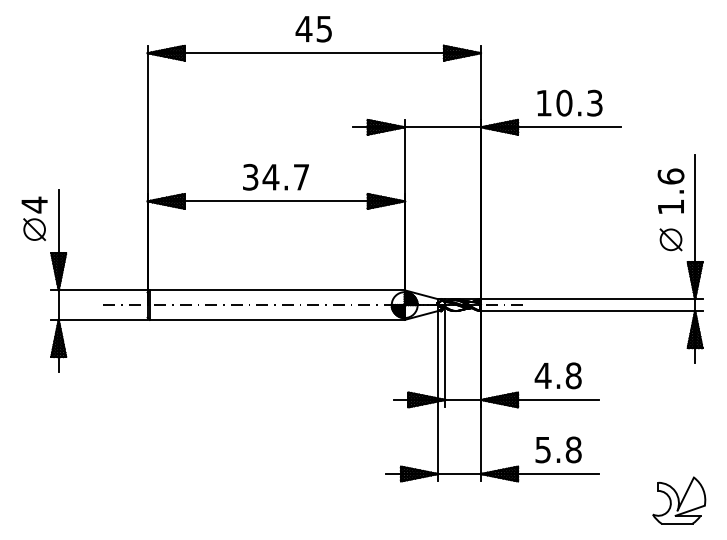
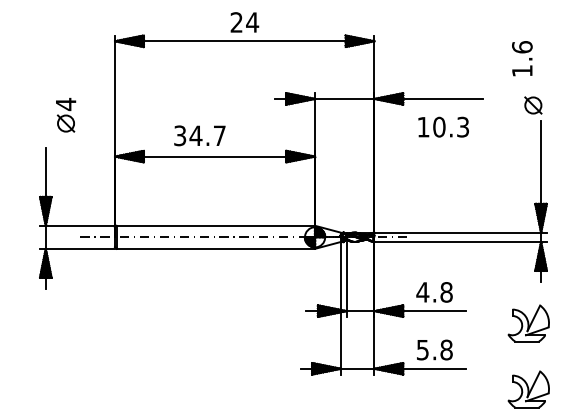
text: (314, 29) -> (244, 22), 45 -> 24
text: (569, 102) -> (443, 126), moved
text: (275, 176) -> (199, 135), moved
text: (671, 190) -> (522, 58), moved
part: (35, 219) -> (66, 115), moved
part: (671, 239) -> (533, 105), moved
part: (678, 415) -> (528, 323), added

